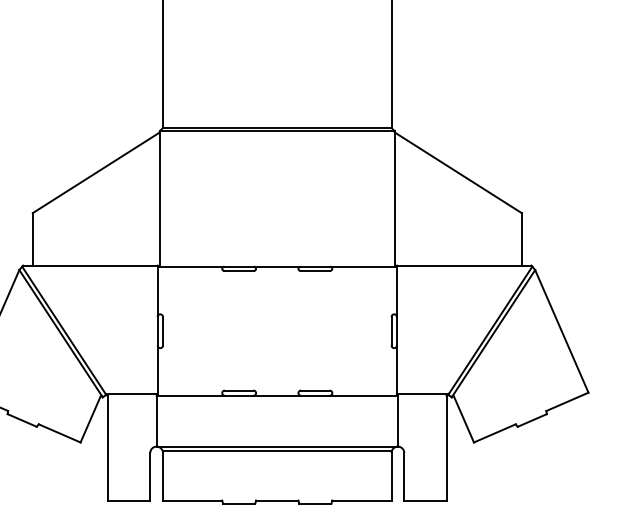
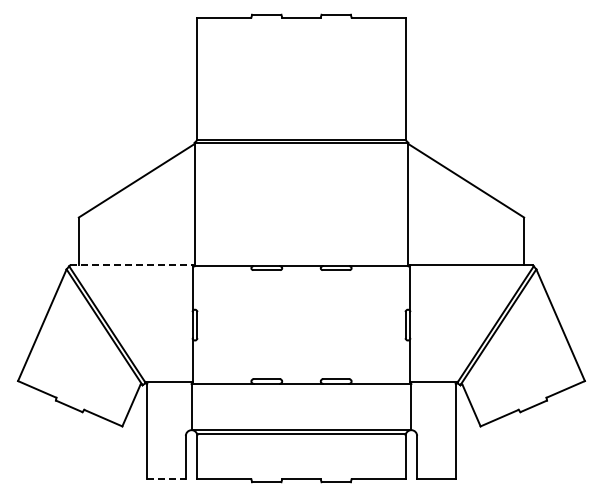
line: (90, 265) -> (131, 265), solid -> dashed
line: (130, 500) -> (167, 479), solid -> dashed

